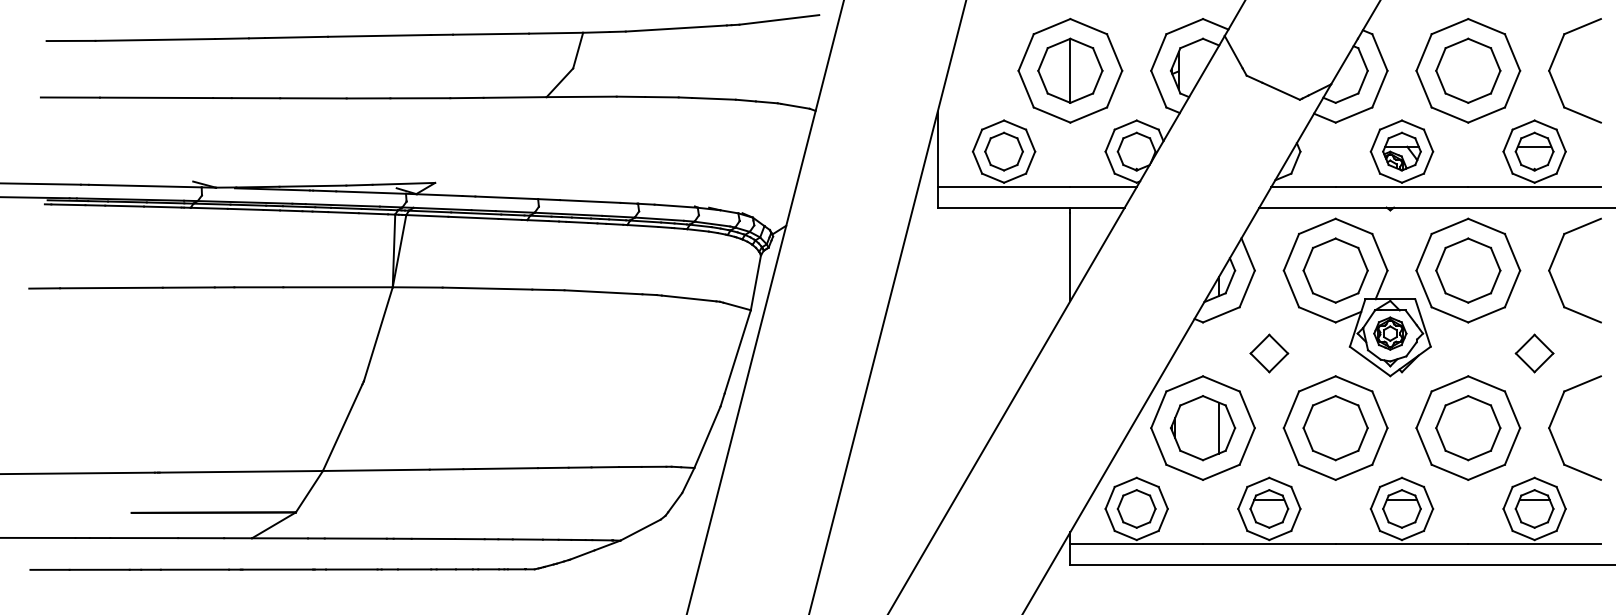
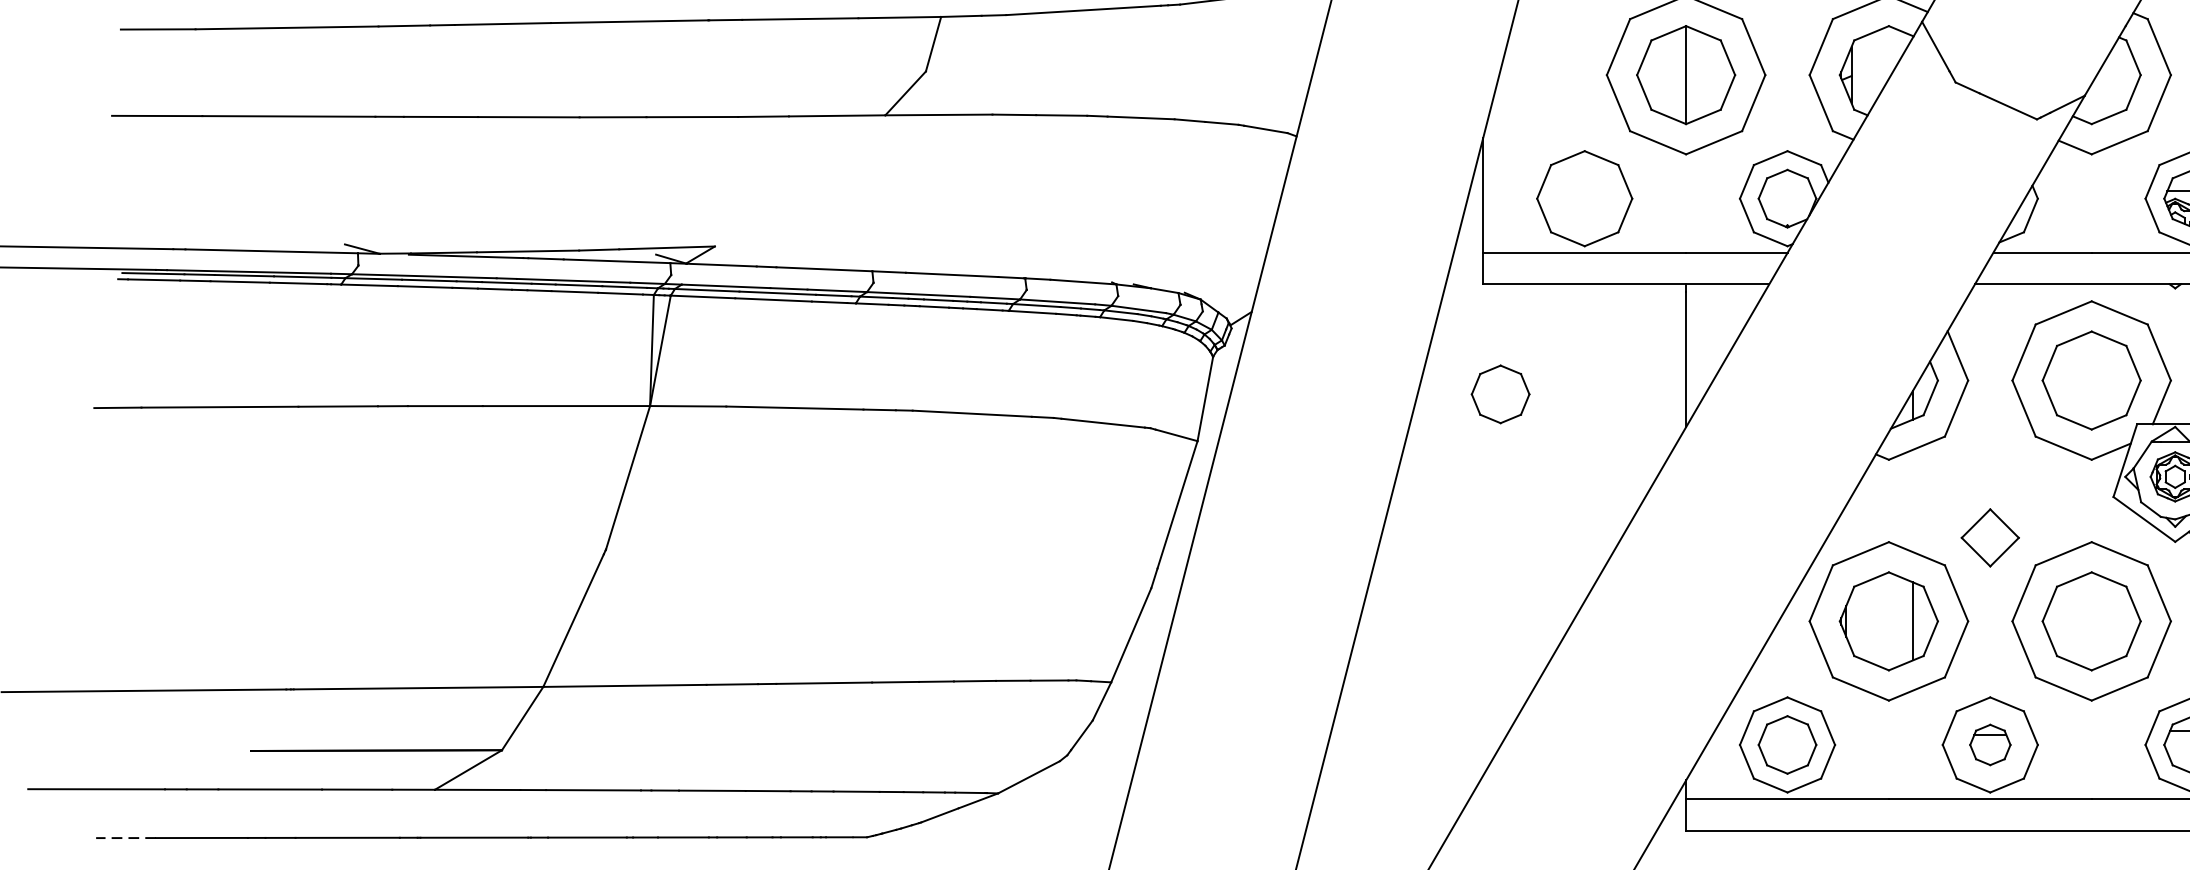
part: (1003, 151) -> (1499, 394), moved
part: (1269, 353) -> (1990, 537), moved
part: (1269, 508) -> (1990, 744), size x0.7
line: (50, 569) -> (126, 837), solid -> dashed

